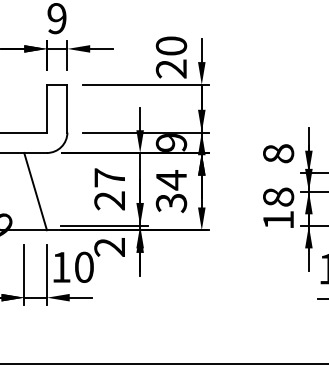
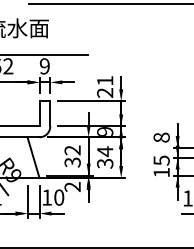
text: (172, 45) -> (105, 80), 20 -> 21
text: (109, 189) -> (72, 156), 27 -> 32
text: (278, 197) -> (161, 160), 18 -> 15

